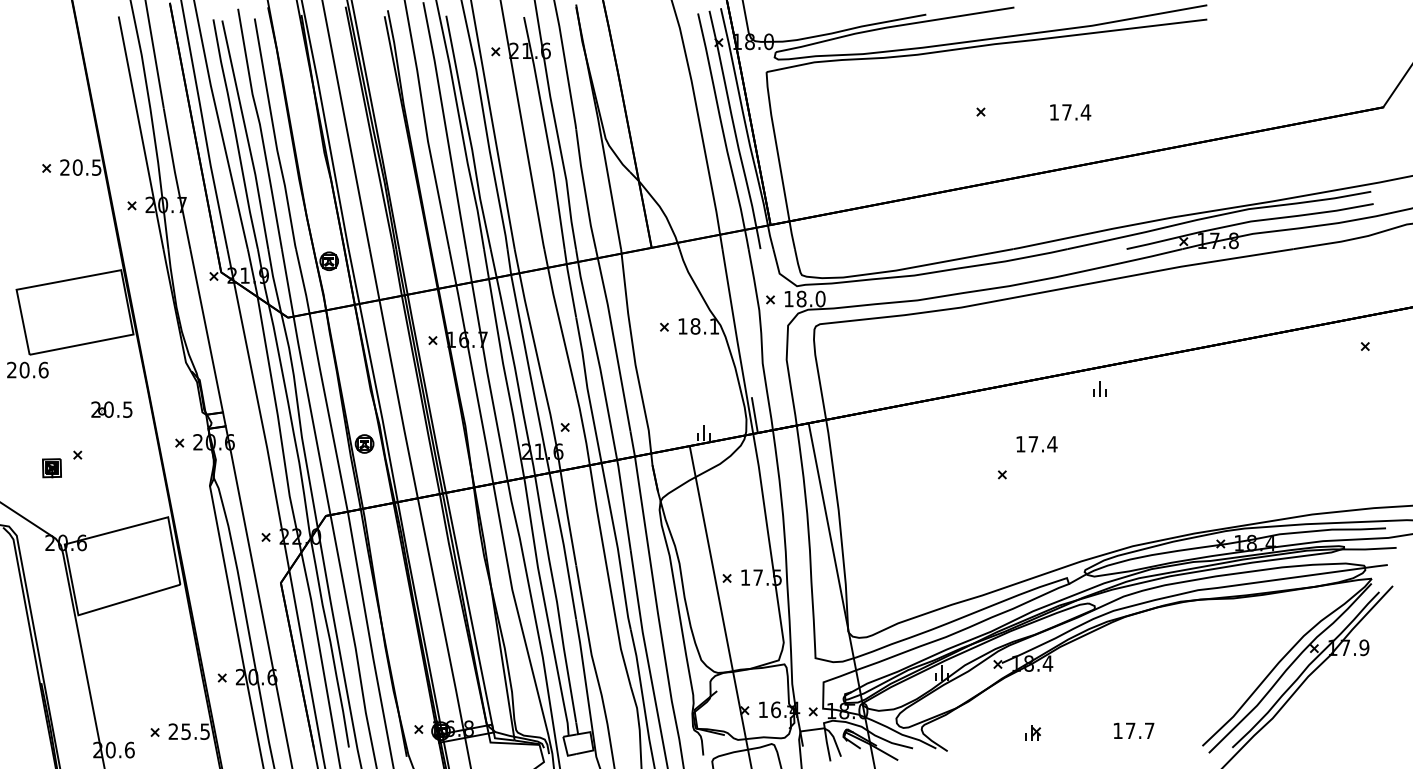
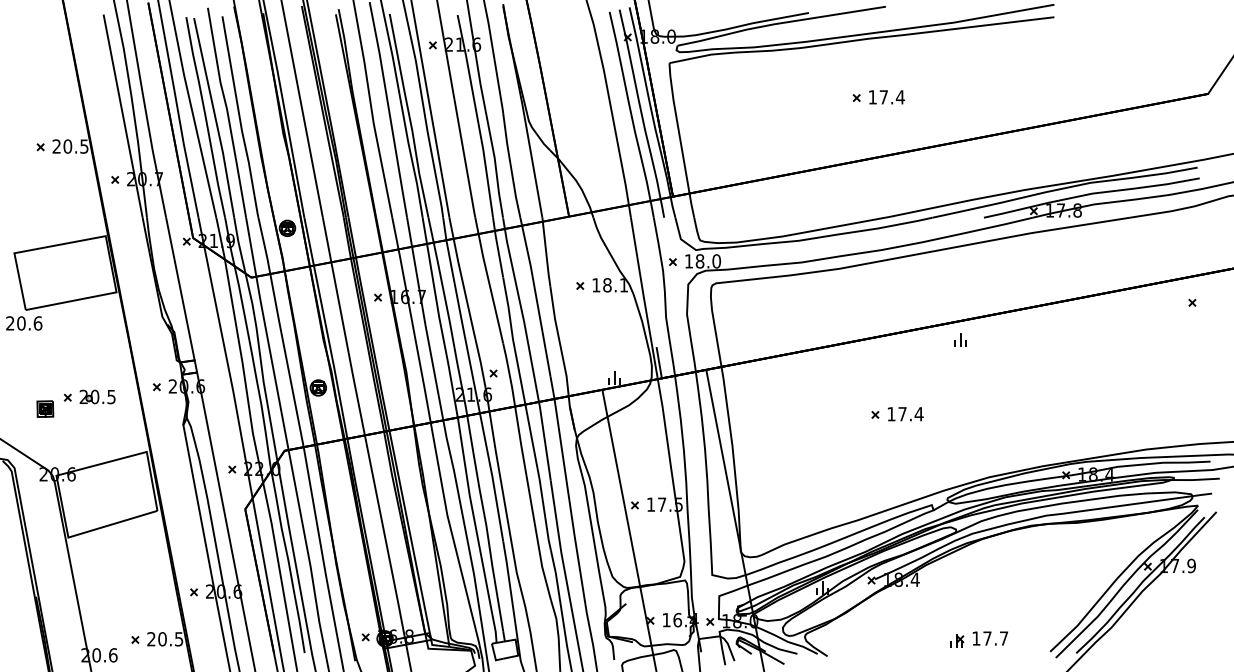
text: (1070, 112) -> (886, 97), moved
part: (111, 409) -> (97, 396), moved
text: (1036, 444) -> (905, 414), moved
text: (186, 731) -> (162, 639), 25.5 -> 20.5
part: (1033, 733) -> (957, 640), moved

